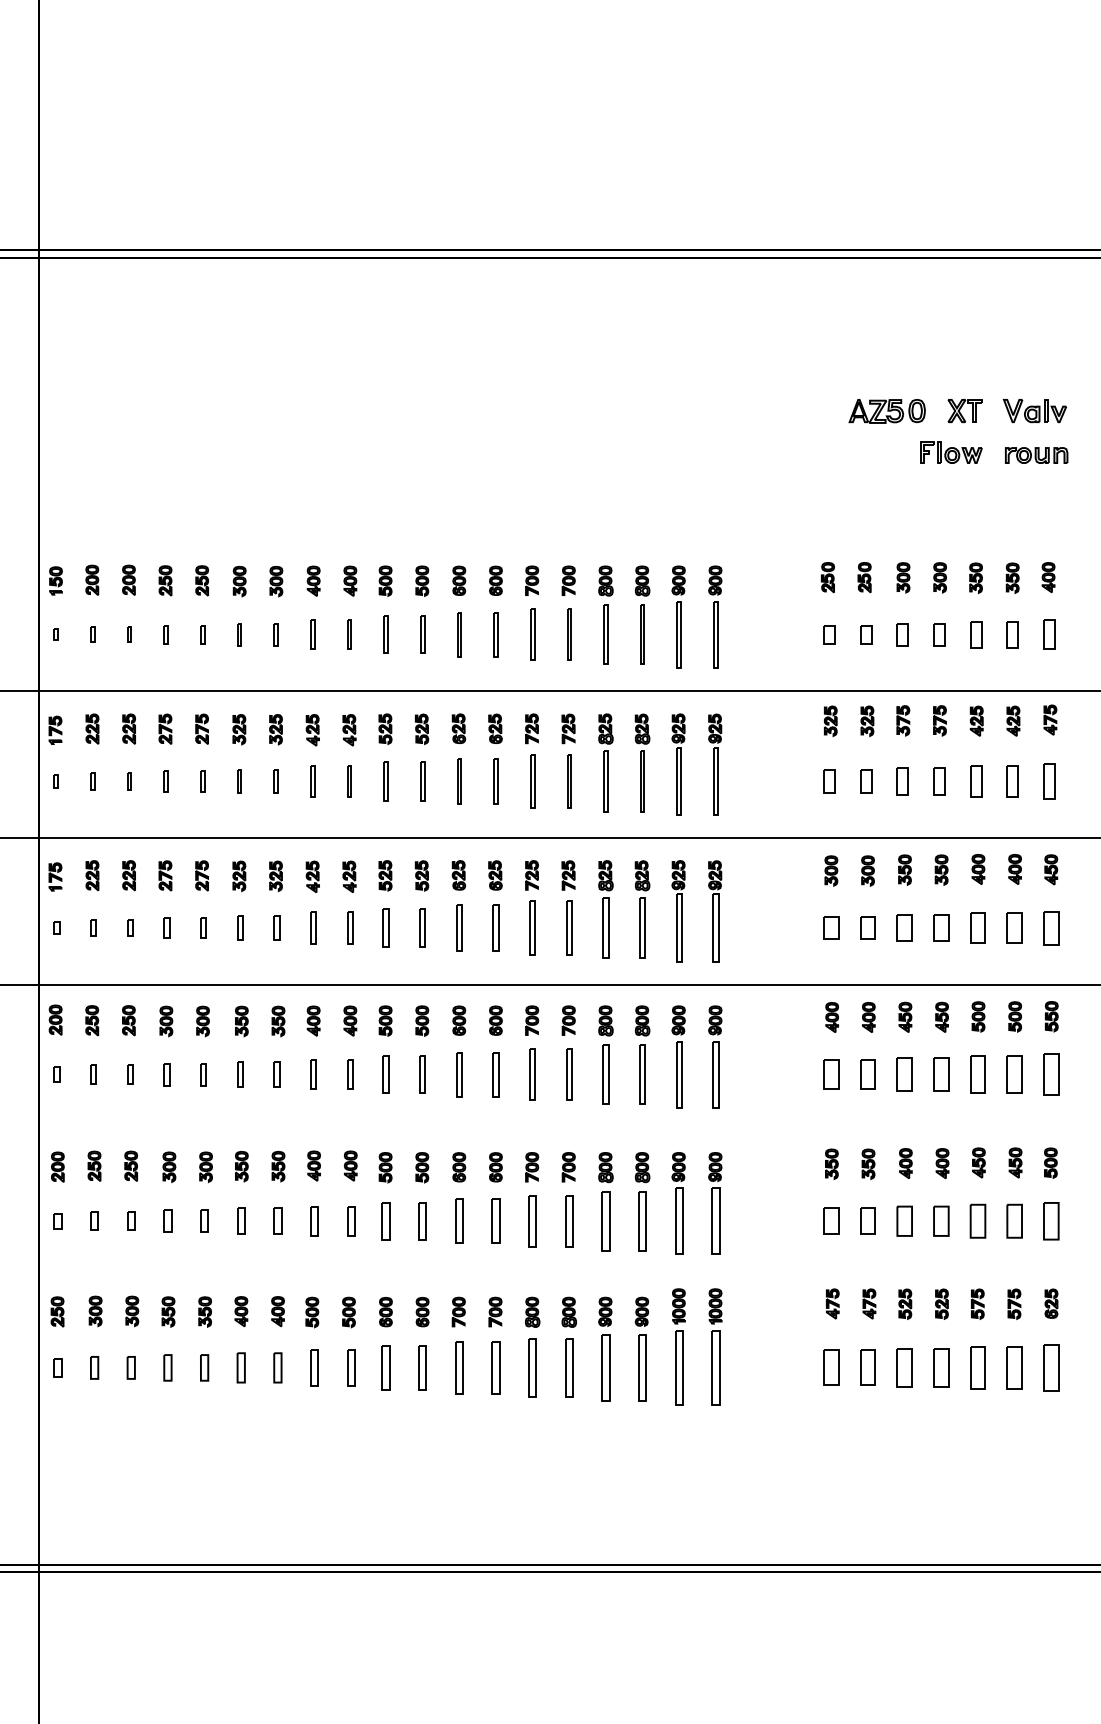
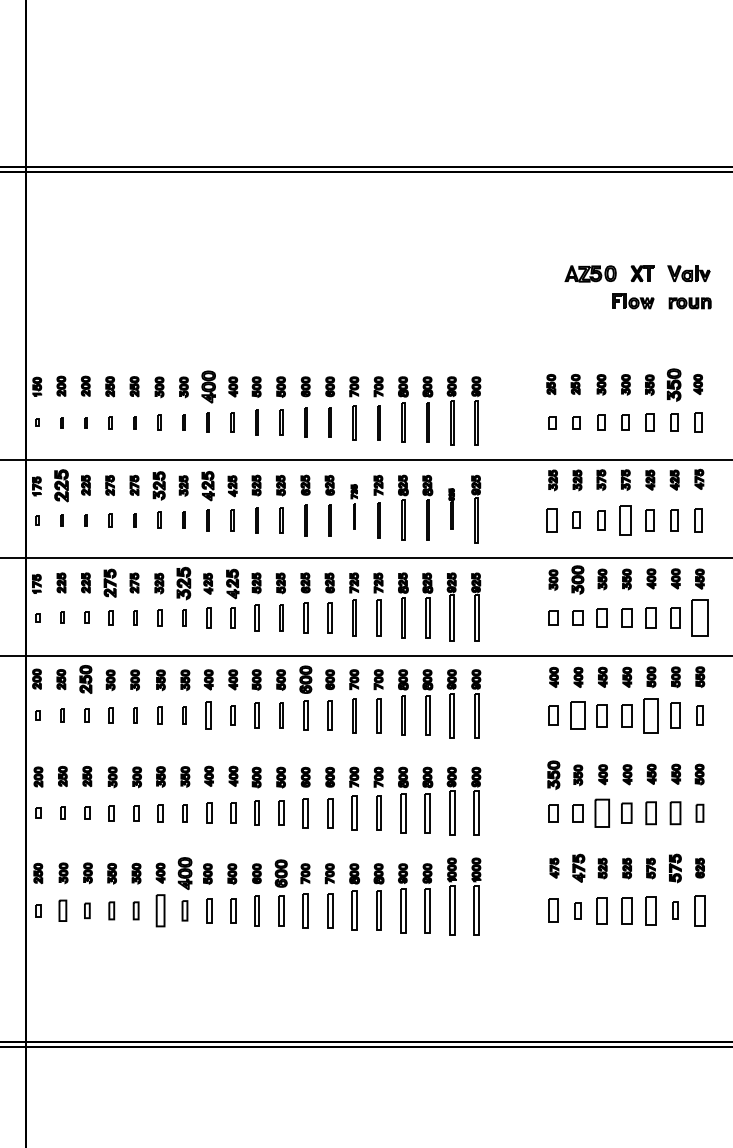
part: (1013, 577) -> (674, 384), size x1.6
part: (313, 580) -> (208, 386), size x1.6
part: (92, 727) -> (61, 484), size x1.6
part: (239, 729) -> (159, 485), size x1.4
part: (313, 730) -> (208, 486), size x1.4
part: (532, 760) -> (354, 506), size x0.7
part: (678, 763) -> (451, 508), size x0.6
part: (829, 780) -> (552, 519), size x1.4
part: (939, 781) -> (625, 520), size x1.6
part: (867, 870) -> (577, 579), size x1.4
part: (164, 874) -> (109, 582), size x1.4
part: (275, 876) -> (183, 583), size x1.6
part: (349, 876) -> (232, 583), size x1.4
part: (1050, 927) -> (699, 617), size x1.6
part: (128, 1020) -> (85, 679), size x1.4
part: (458, 1020) -> (305, 679), size x1.4
part: (313, 1074) -> (208, 715), size x1.4
part: (867, 1074) -> (577, 715), size x1.4
part: (977, 1074) -> (650, 715), size x1.4
part: (1050, 1074) -> (699, 715), size x0.7
part: (831, 1164) -> (553, 775), size x1.4
part: (904, 1220) -> (602, 812), size x1.4
part: (1050, 1221) -> (699, 813), size x0.7
part: (868, 1302) -> (578, 867), size x1.4
part: (1014, 1304) -> (675, 868), size x1.4
part: (277, 1310) -> (184, 872), size x1.6
part: (422, 1311) -> (281, 873), size x1.4
part: (93, 1367) -> (62, 910), size x1.4
part: (241, 1367) -> (160, 910), size x1.6
part: (867, 1367) -> (577, 910), size x0.7
part: (1014, 1367) -> (675, 910), size x0.6

